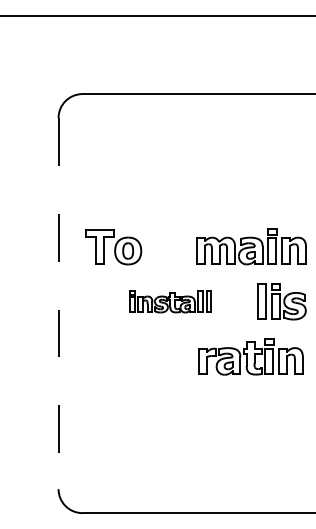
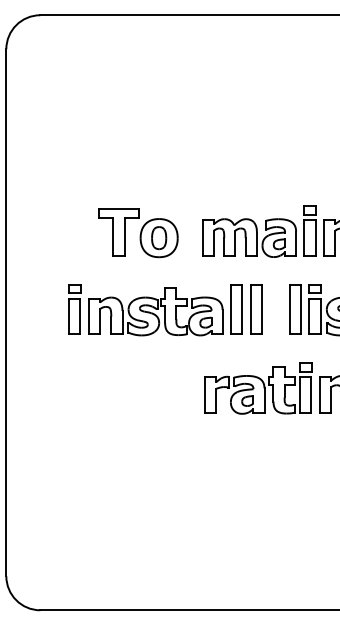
part: (113, 247) -> (138, 233), moved
part: (170, 301) -> (165, 309), size x1.67
line: (58, 303) -> (6, 312), dashed -> solid

